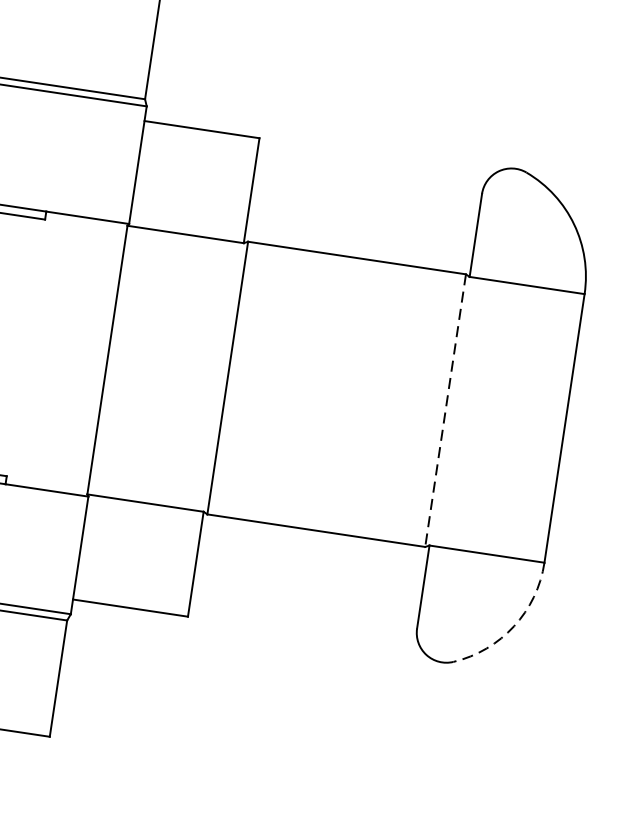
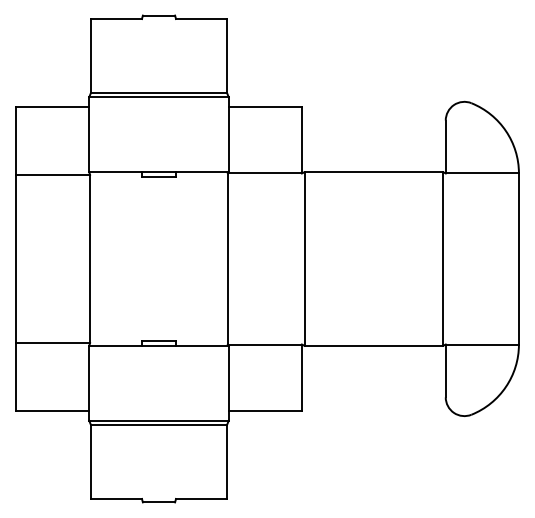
line: (445, 411) -> (443, 259), dashed -> solid
arc: (513, 625) -> (505, 386), dashed -> solid

